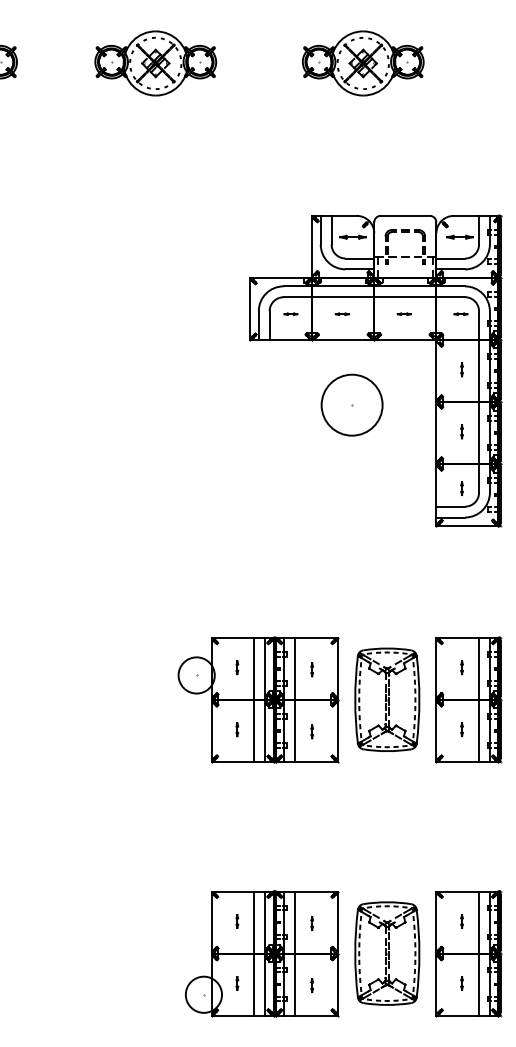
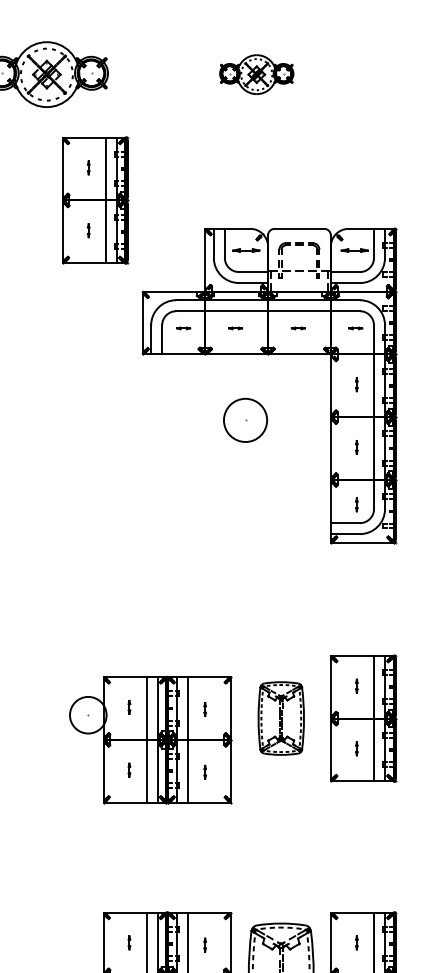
part: (362, 63) -> (256, 74), size x0.6
part: (203, 187) -> (95, 200), added
part: (351, 404) -> (244, 419), size x0.7
part: (258, 699) -> (150, 739), moved
part: (387, 699) -> (281, 718), size x0.7

